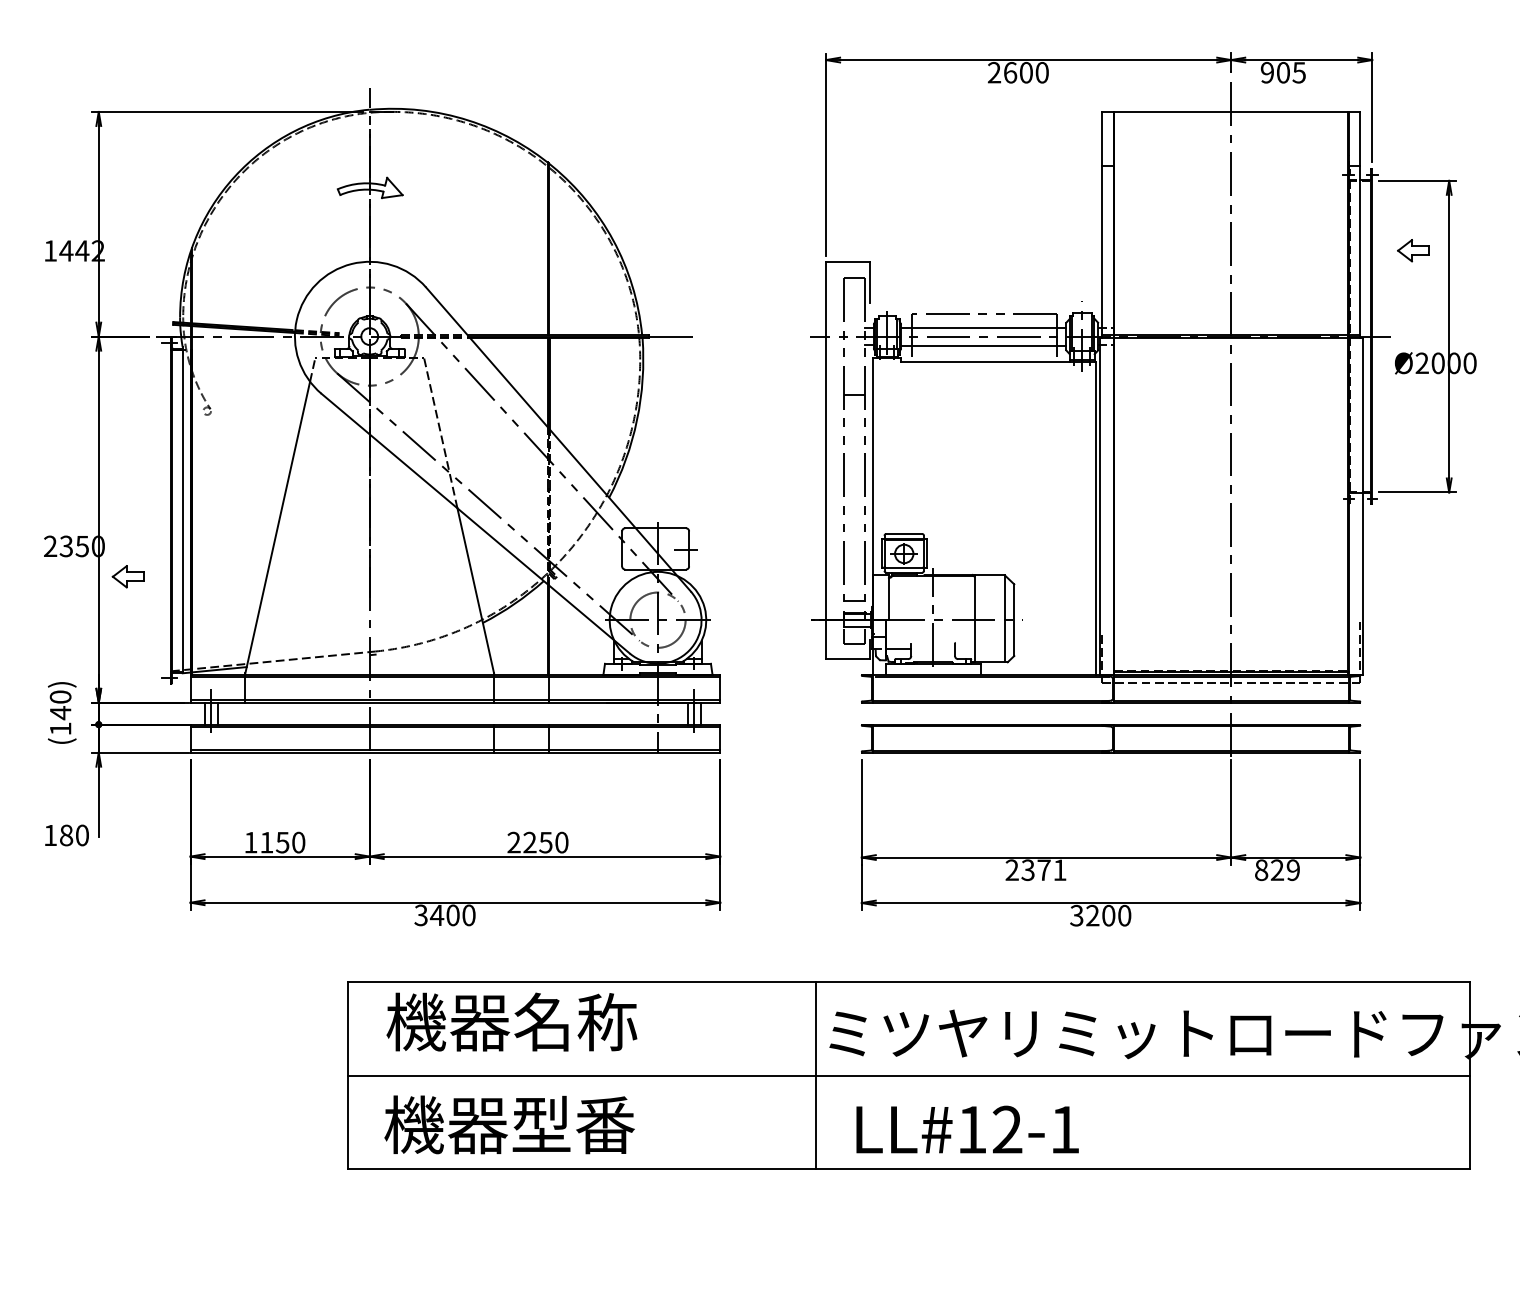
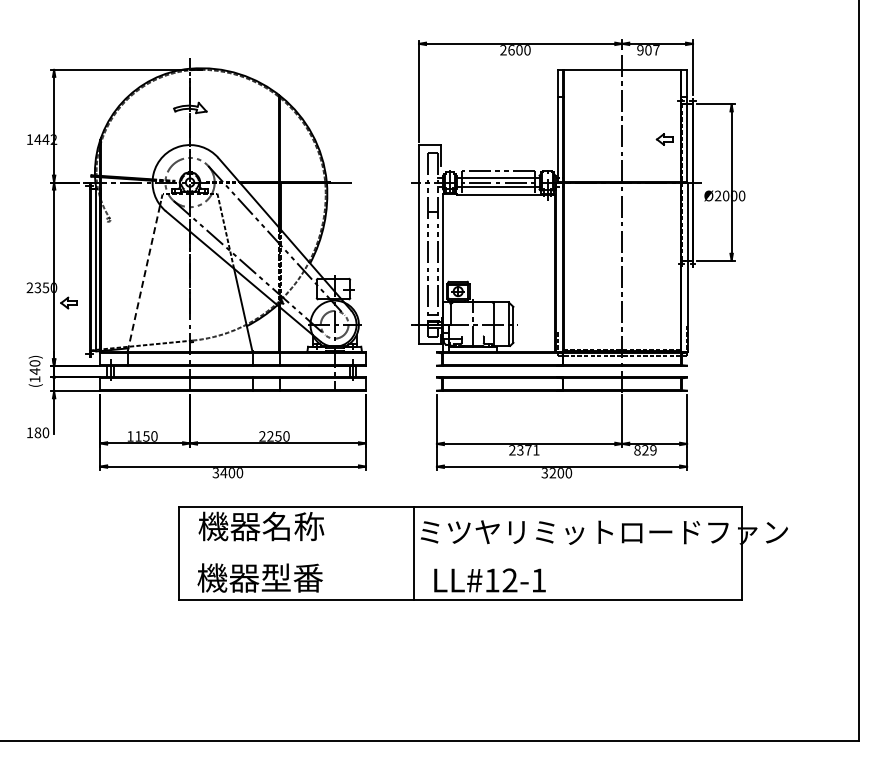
text: (1299, 73) -> (656, 50), 905 -> 907
part: (1413, 250) -> (664, 139), moved
line: (276, 527) -> (143, 278), solid -> dashed
line: (908, 1075) -> (460, 553), removed

